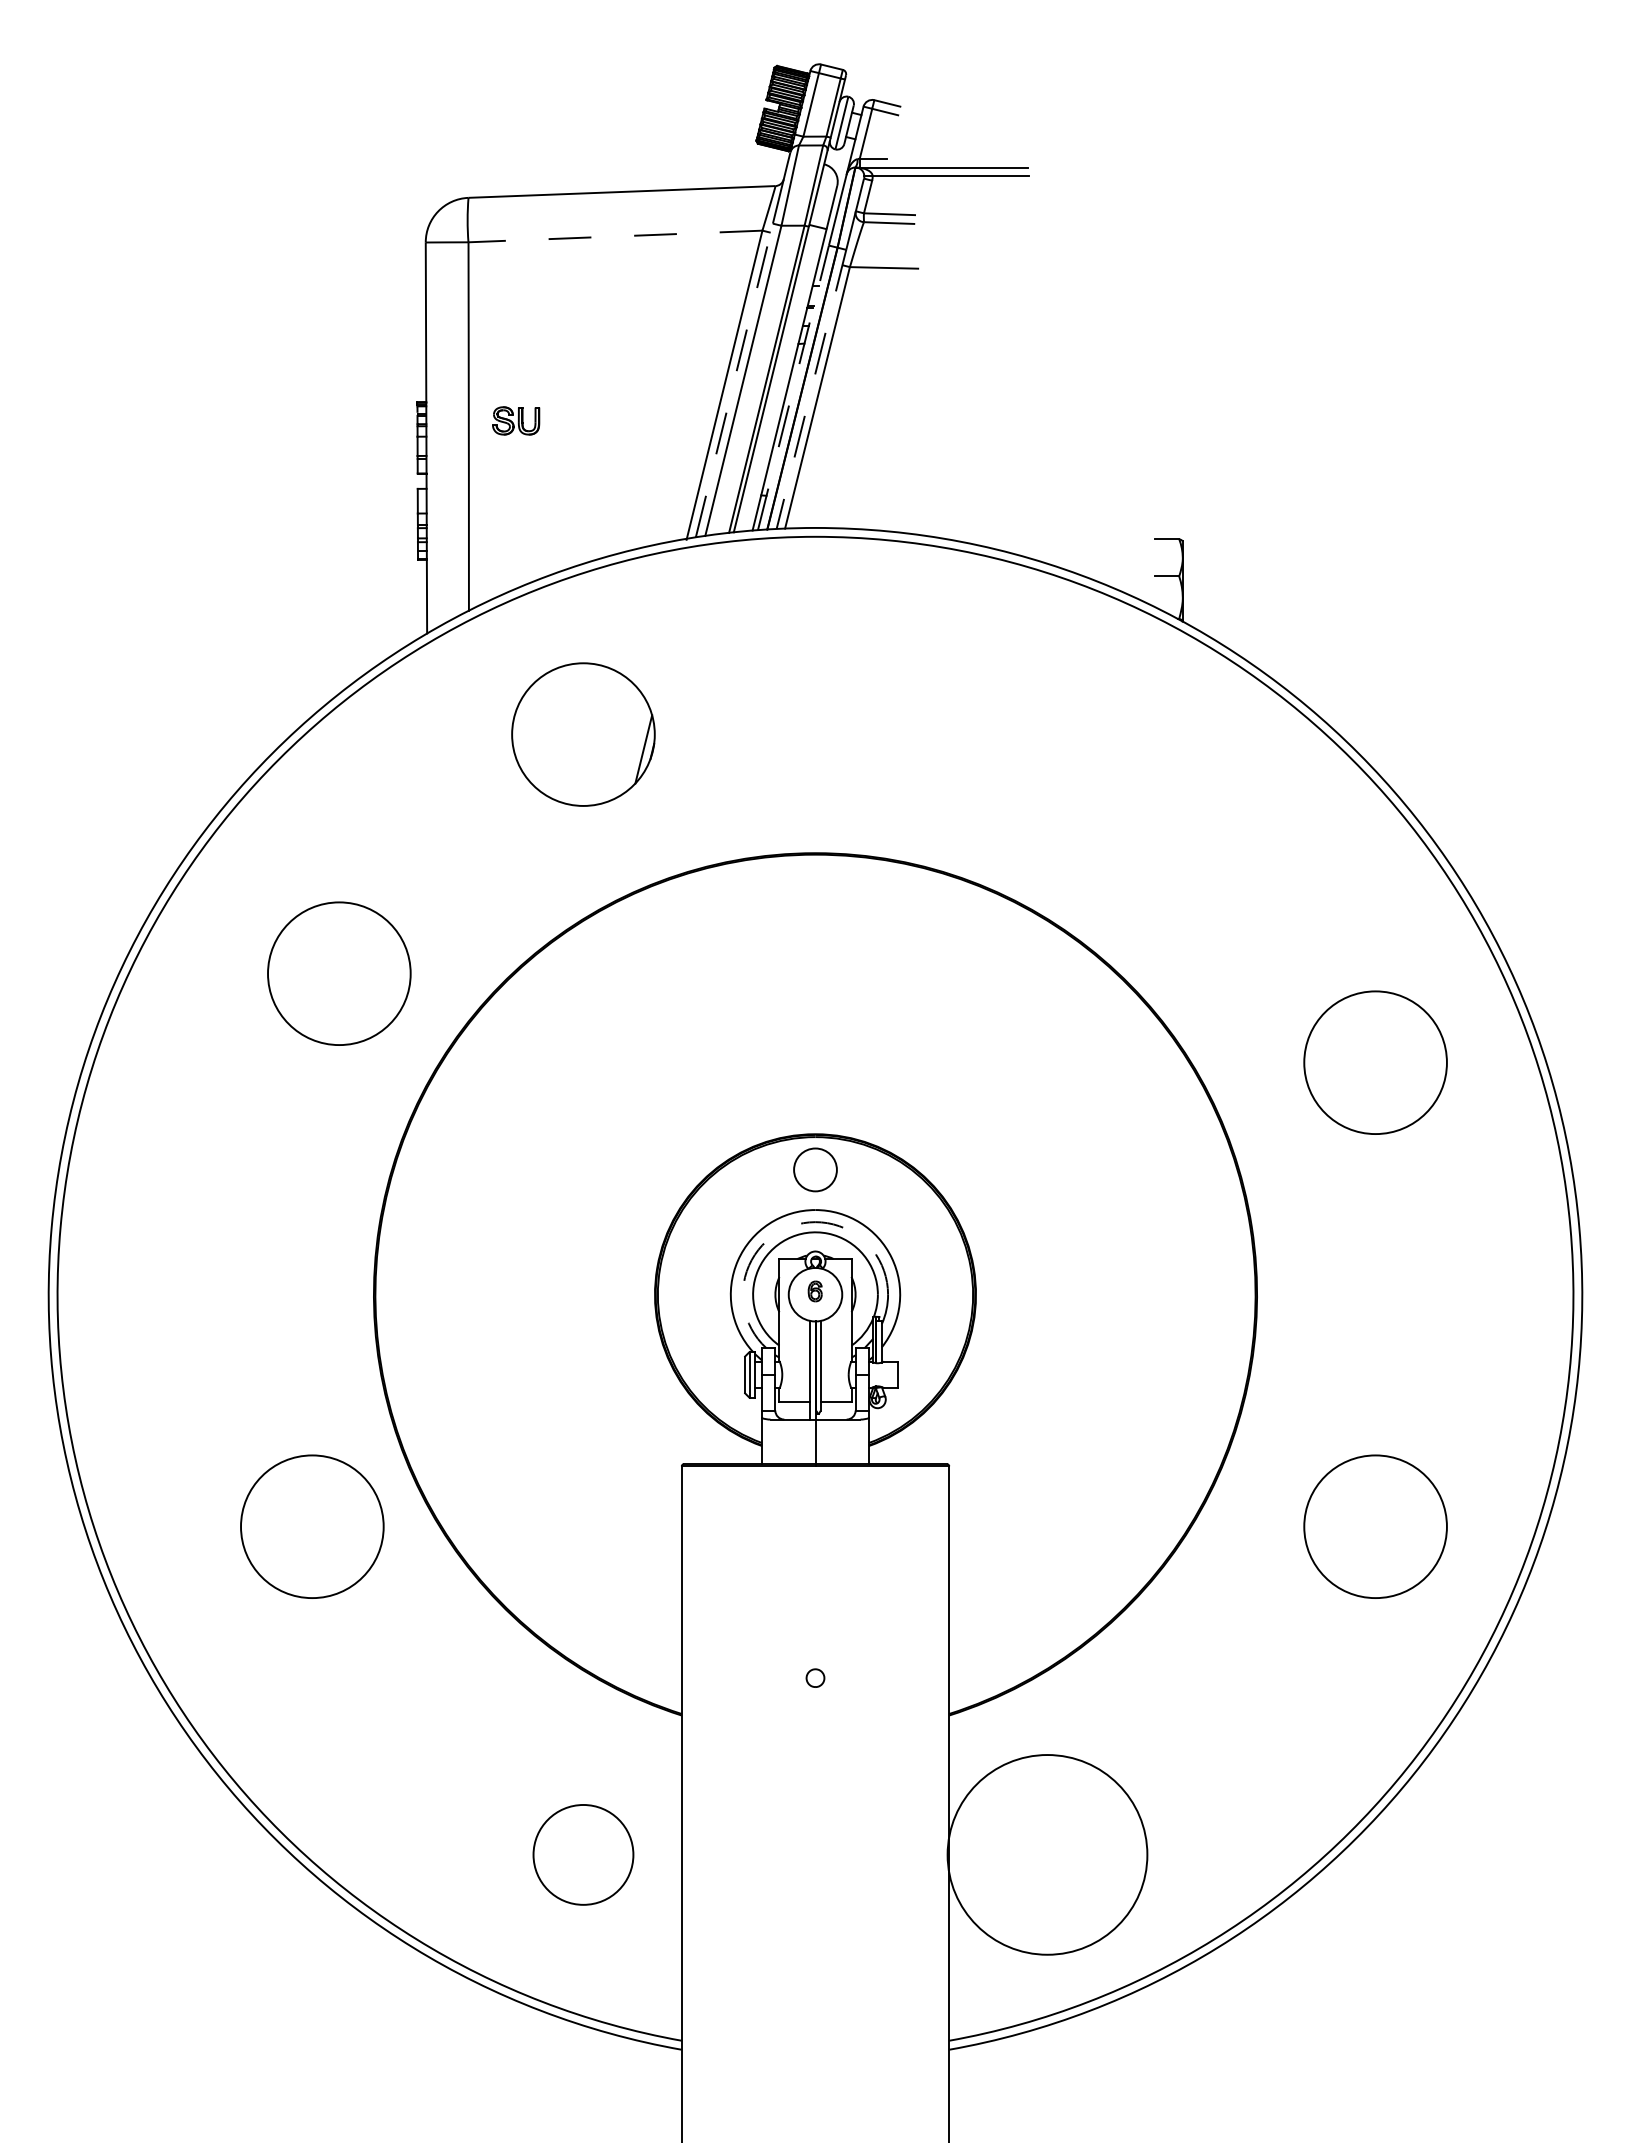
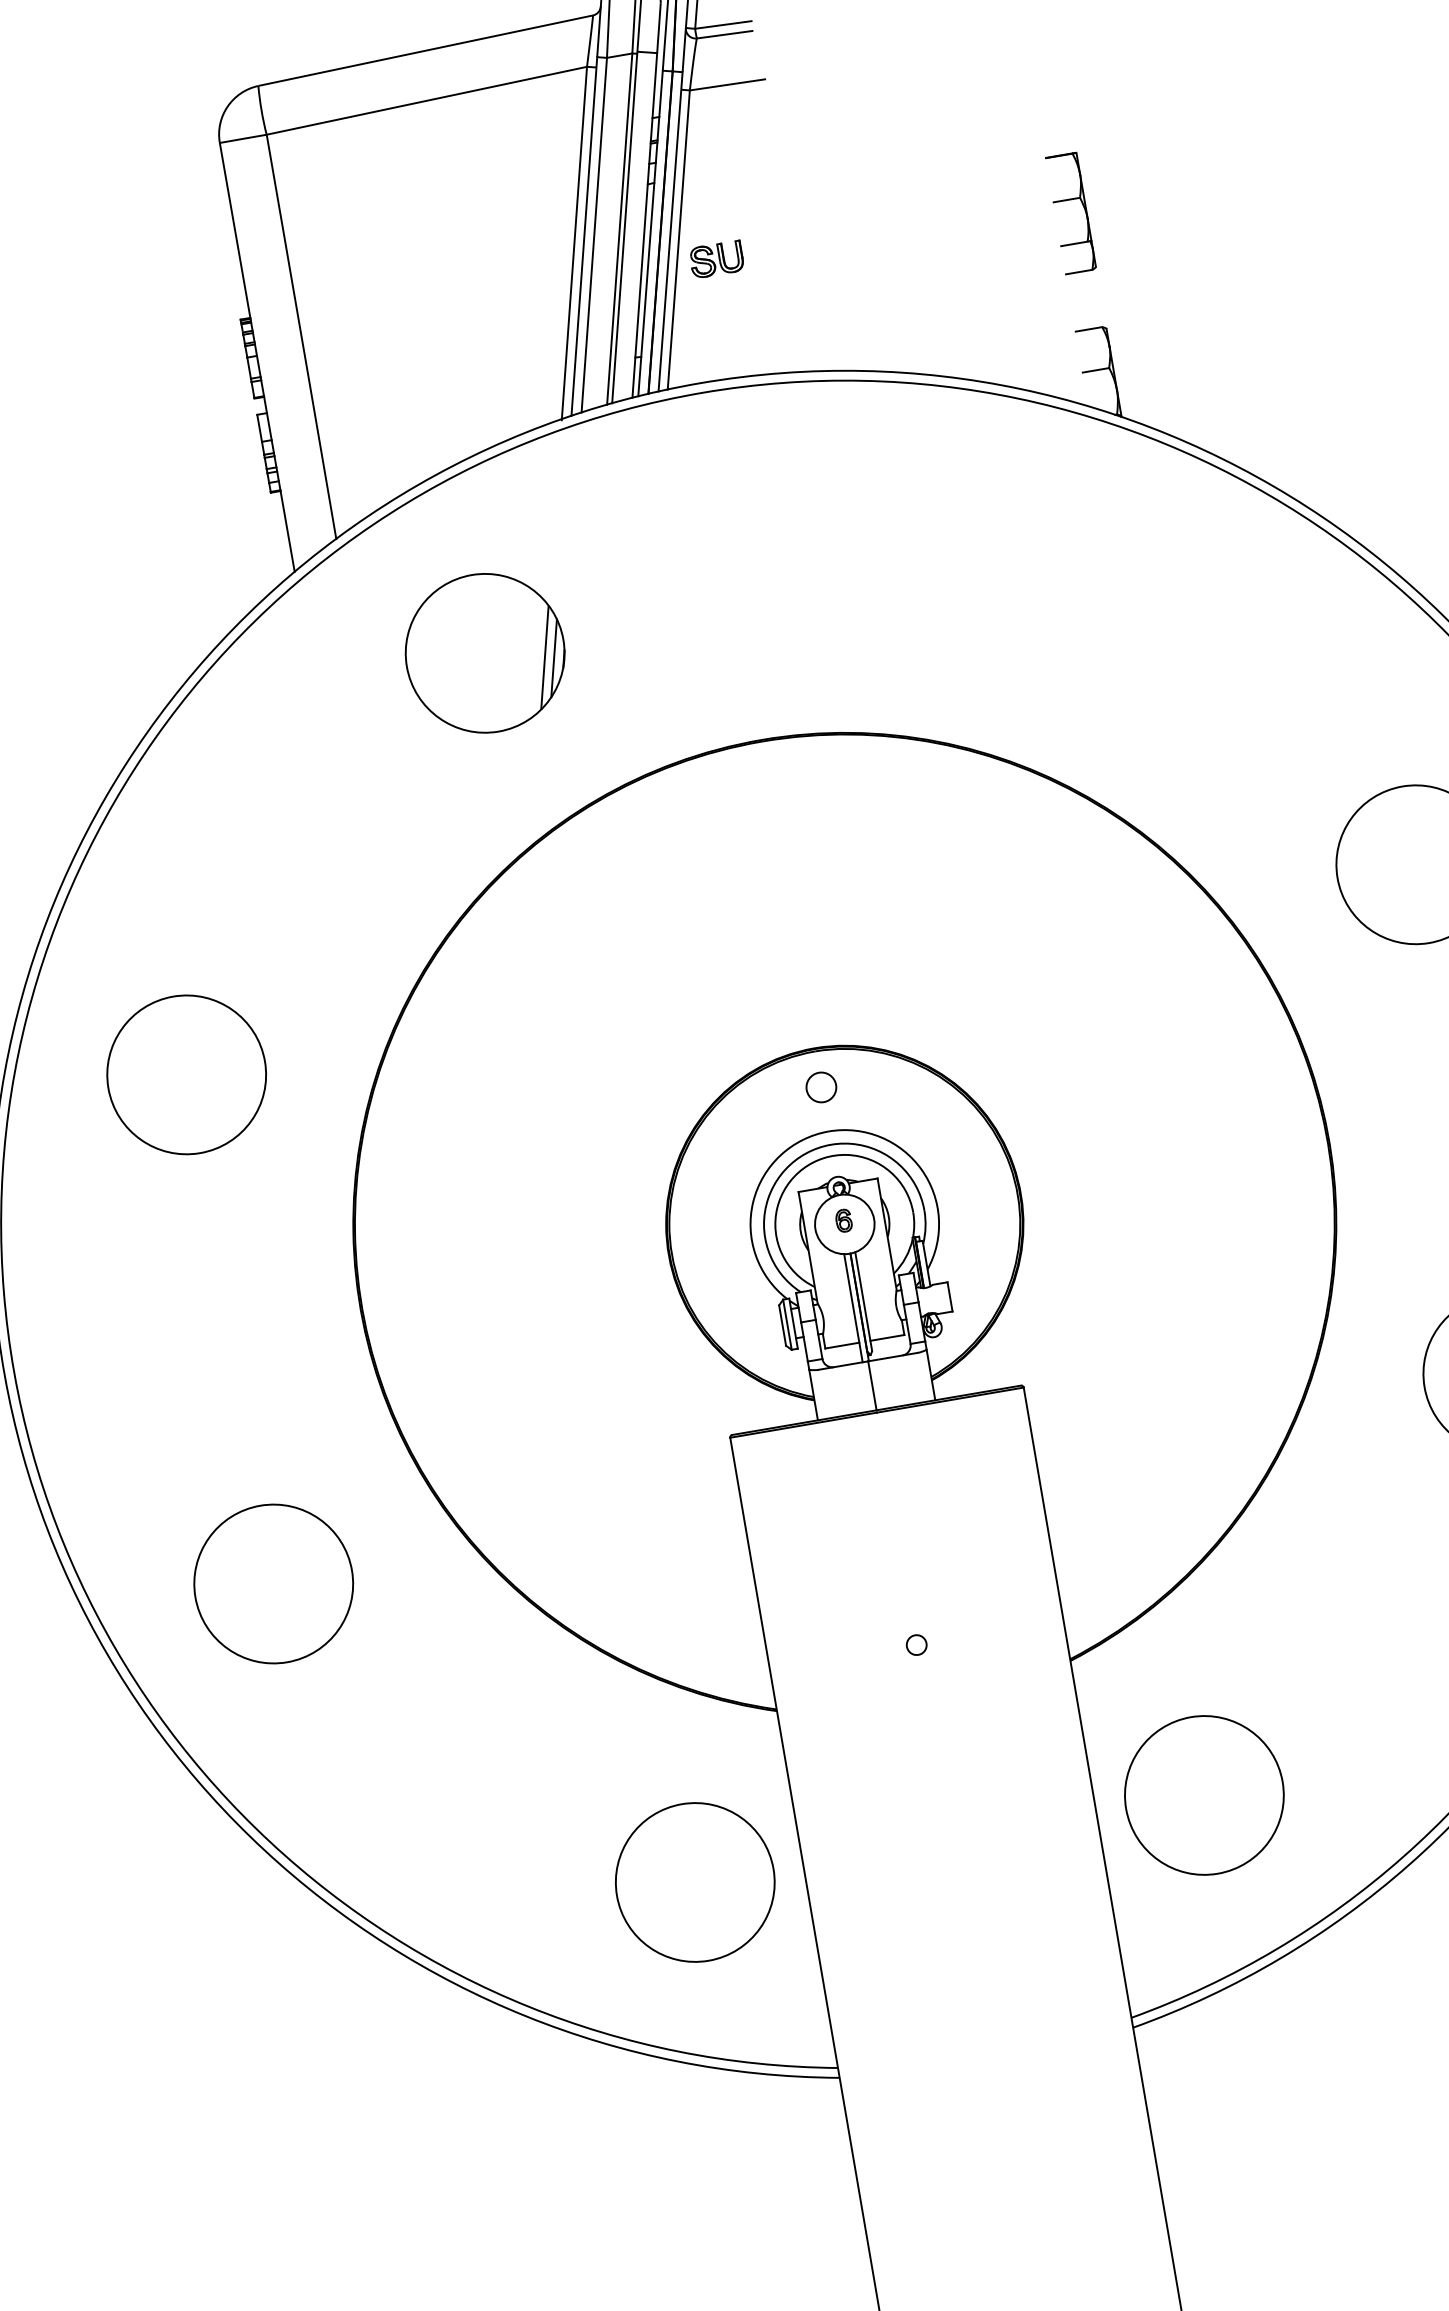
line: (615, 236) -> (426, 100), dashed -> solid
line: (734, 380) -> (584, 236), dashed -> solid
line: (793, 387) -> (650, 233), dashed -> solid
line: (811, 389) -> (670, 231), dashed -> solid
part: (516, 420) -> (717, 258), moved
part: (1168, 421) -> (1068, 200), added
line: (635, 747) -> (544, 657), added
circle: (339, 973) -> (186, 1074), moved
circle: (815, 1169) -> (821, 1086), size x0.62
arc: (786, 1228) -> (800, 1157), dashed -> solid
circle: (312, 1526) -> (273, 1583), moved
circle: (583, 1854) -> (695, 1882), size x1.43
circle: (1047, 1854) -> (1204, 1795), size x0.71

